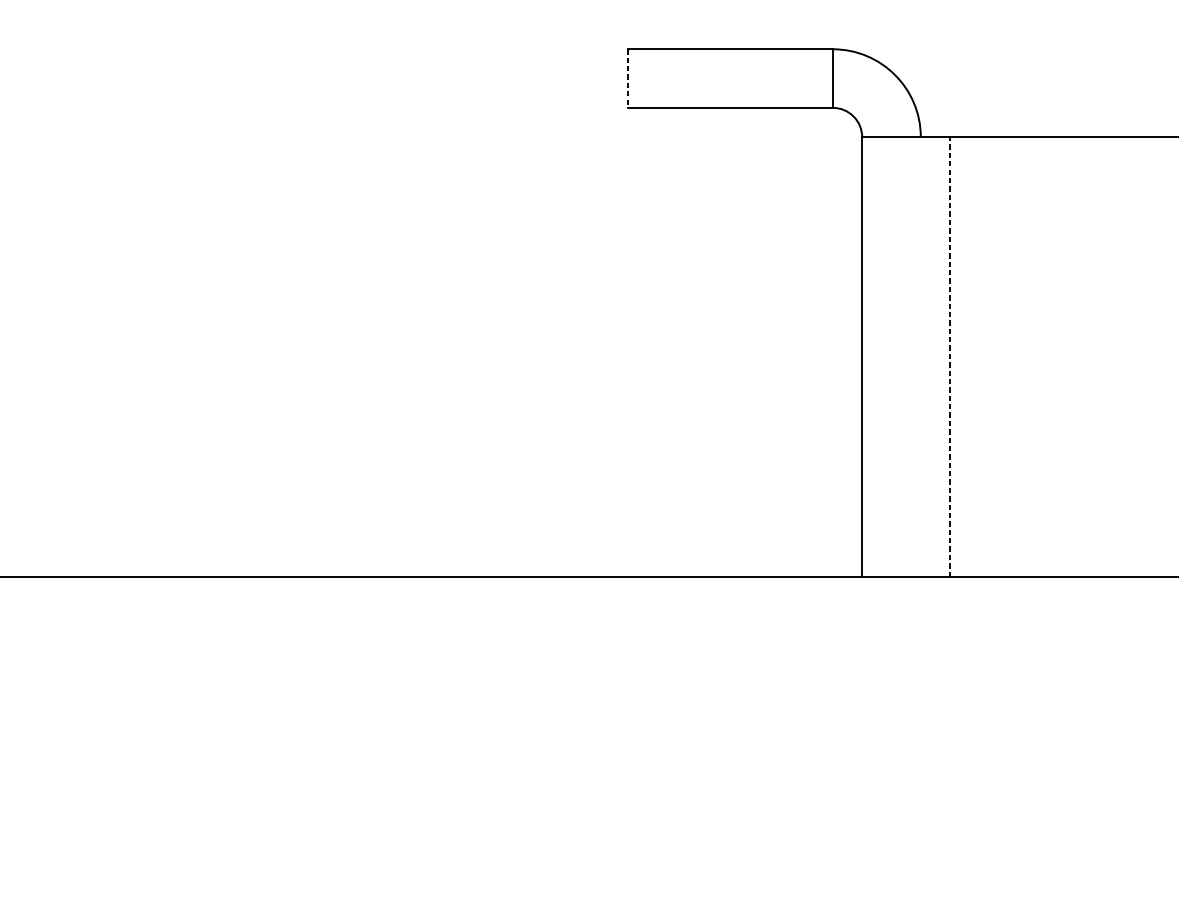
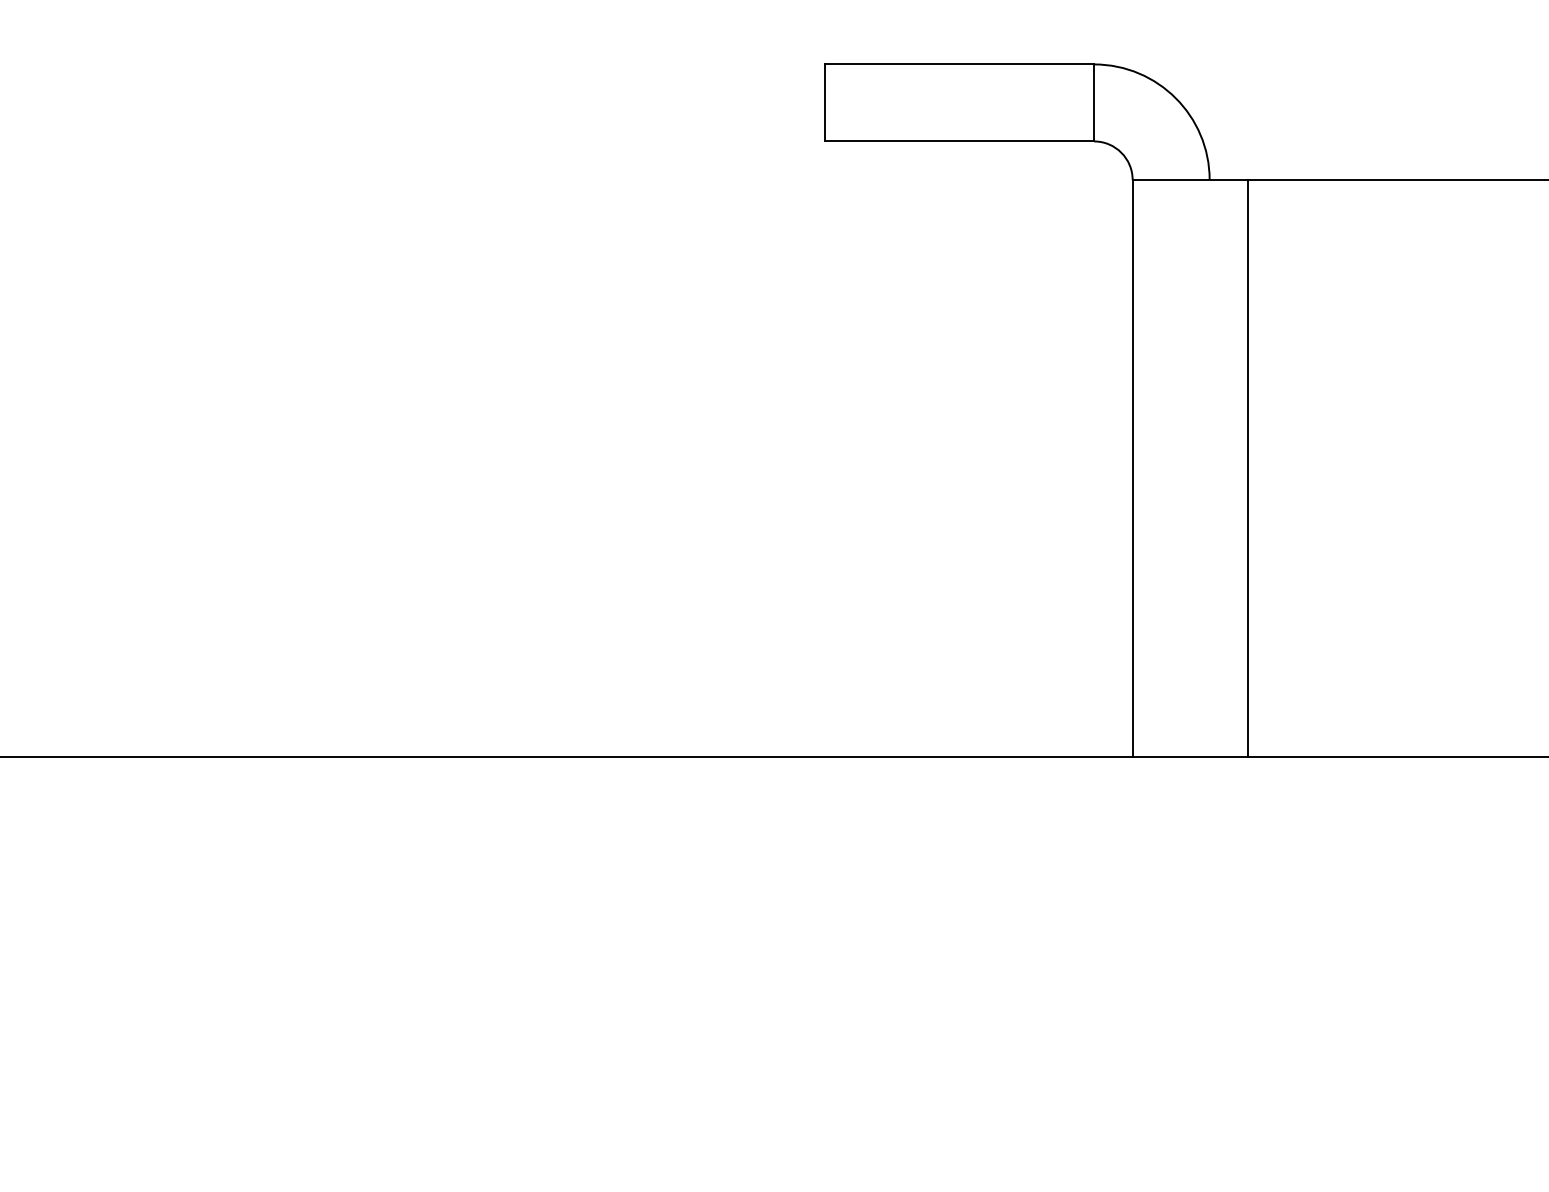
line: (627, 79) -> (824, 103), dashed -> solid
line: (950, 356) -> (1248, 468), dashed -> solid

